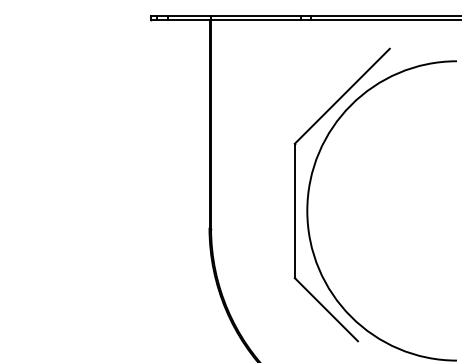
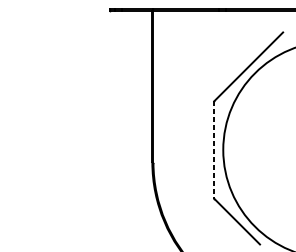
line: (294, 211) -> (213, 150), solid -> dashed

